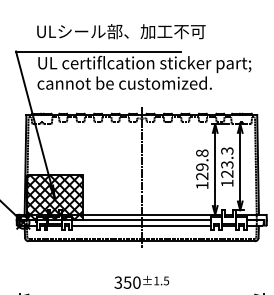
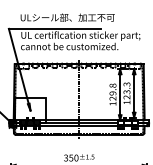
hatch: (54, 197) -> (30, 110), removed

